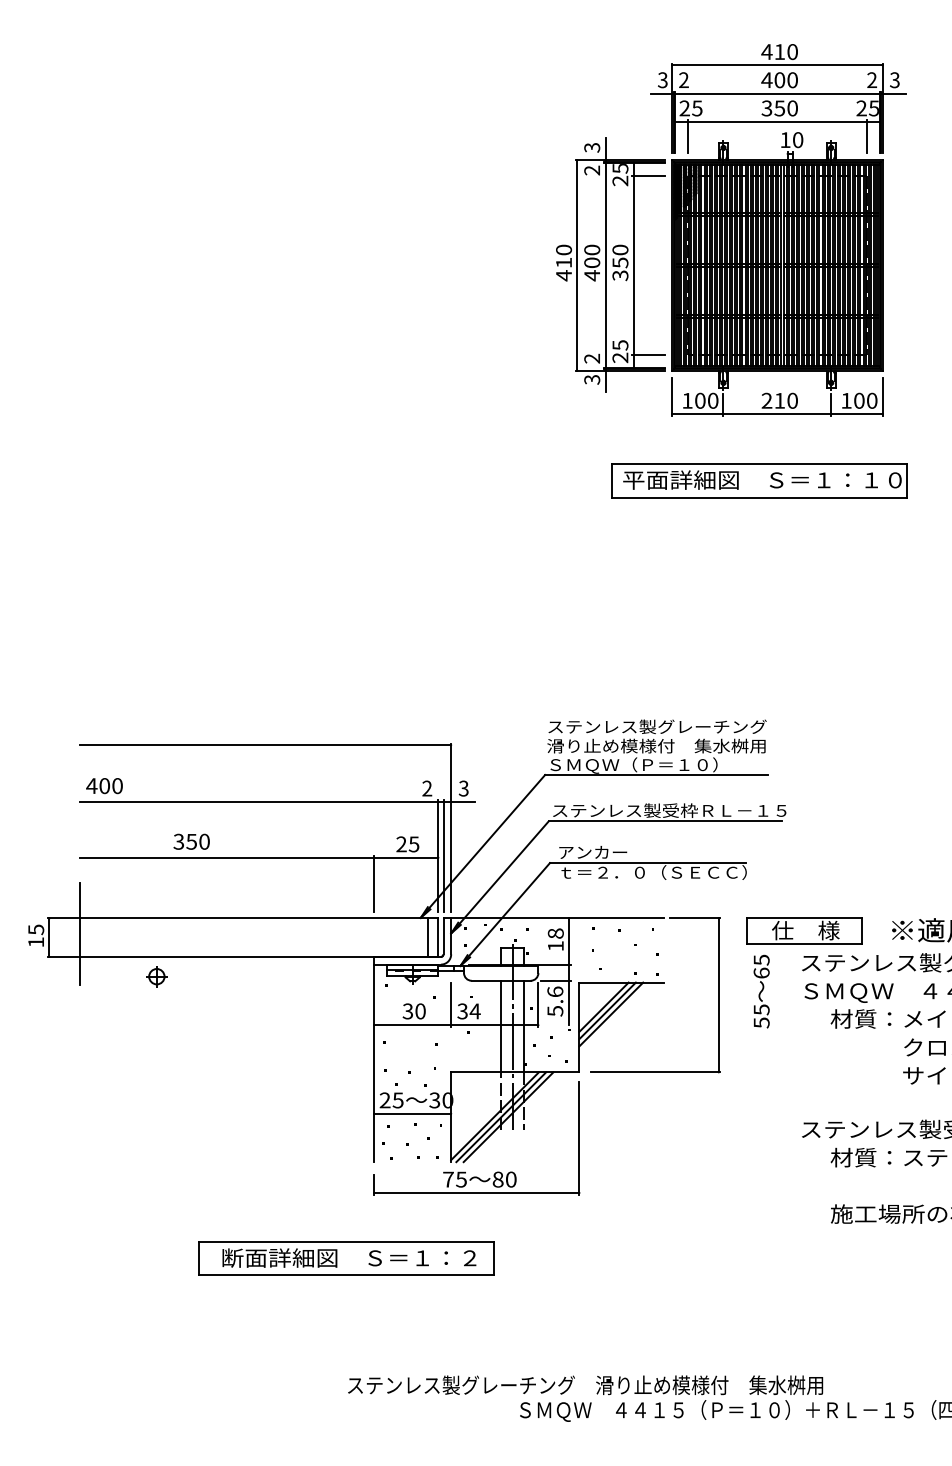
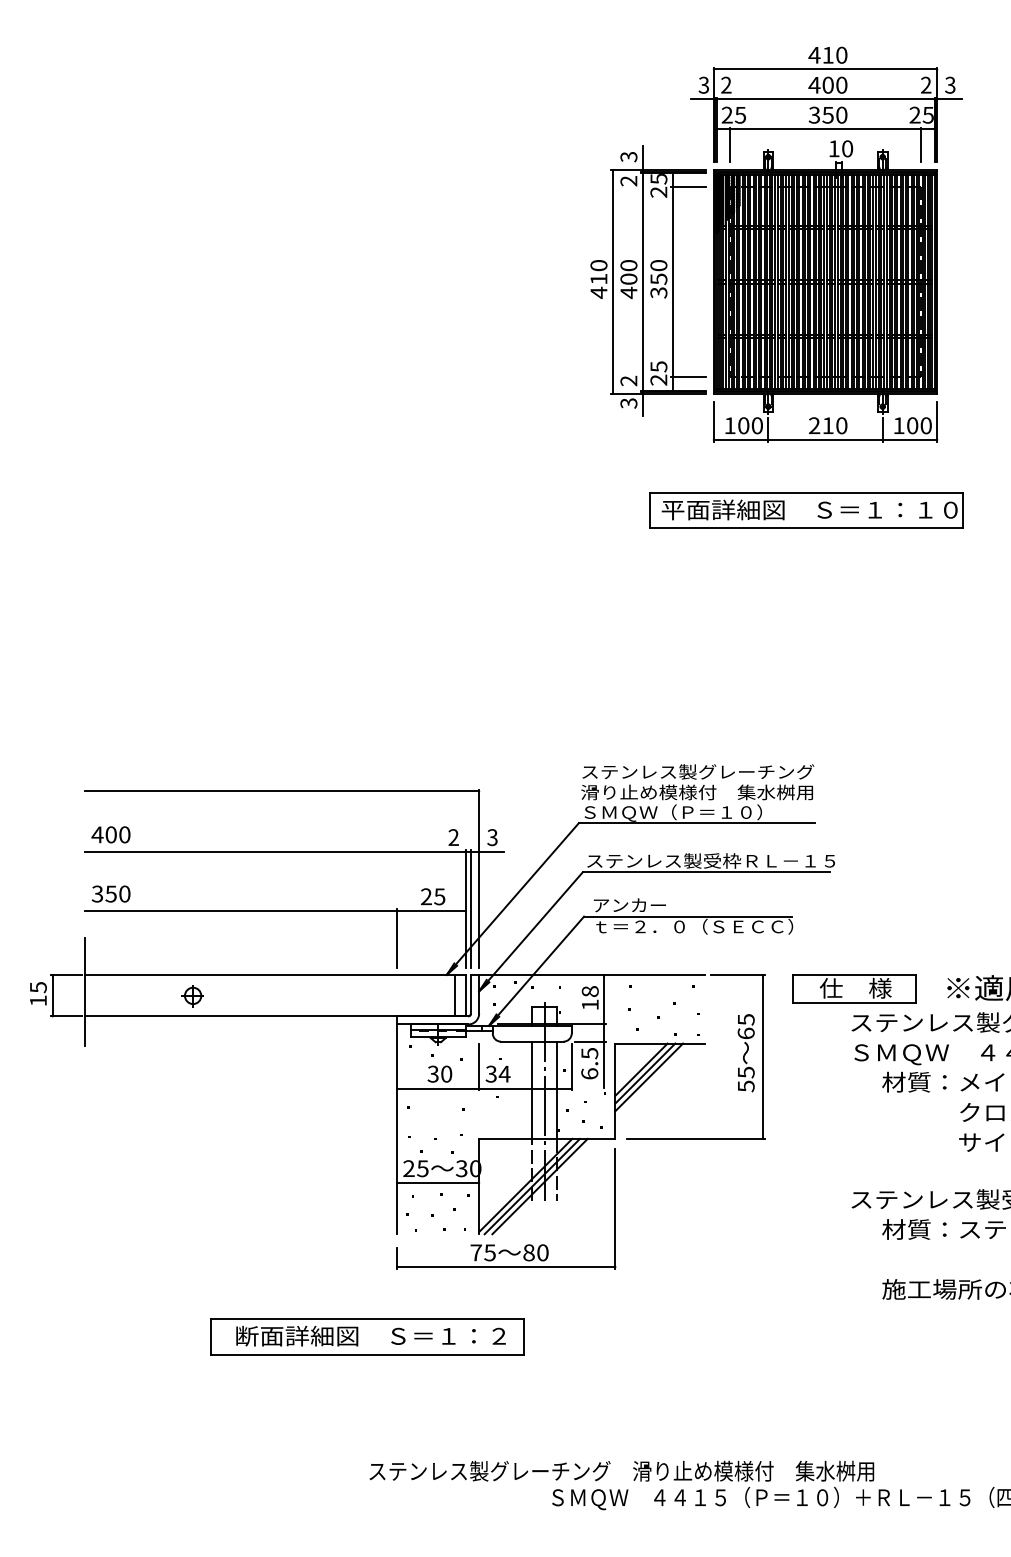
text: (191, 841) -> (110, 893), moved
part: (156, 976) -> (192, 995), moved
text: (761, 991) -> (746, 1053), moved
text: (555, 1001) -> (589, 1063), 5.6 -> 6.5

